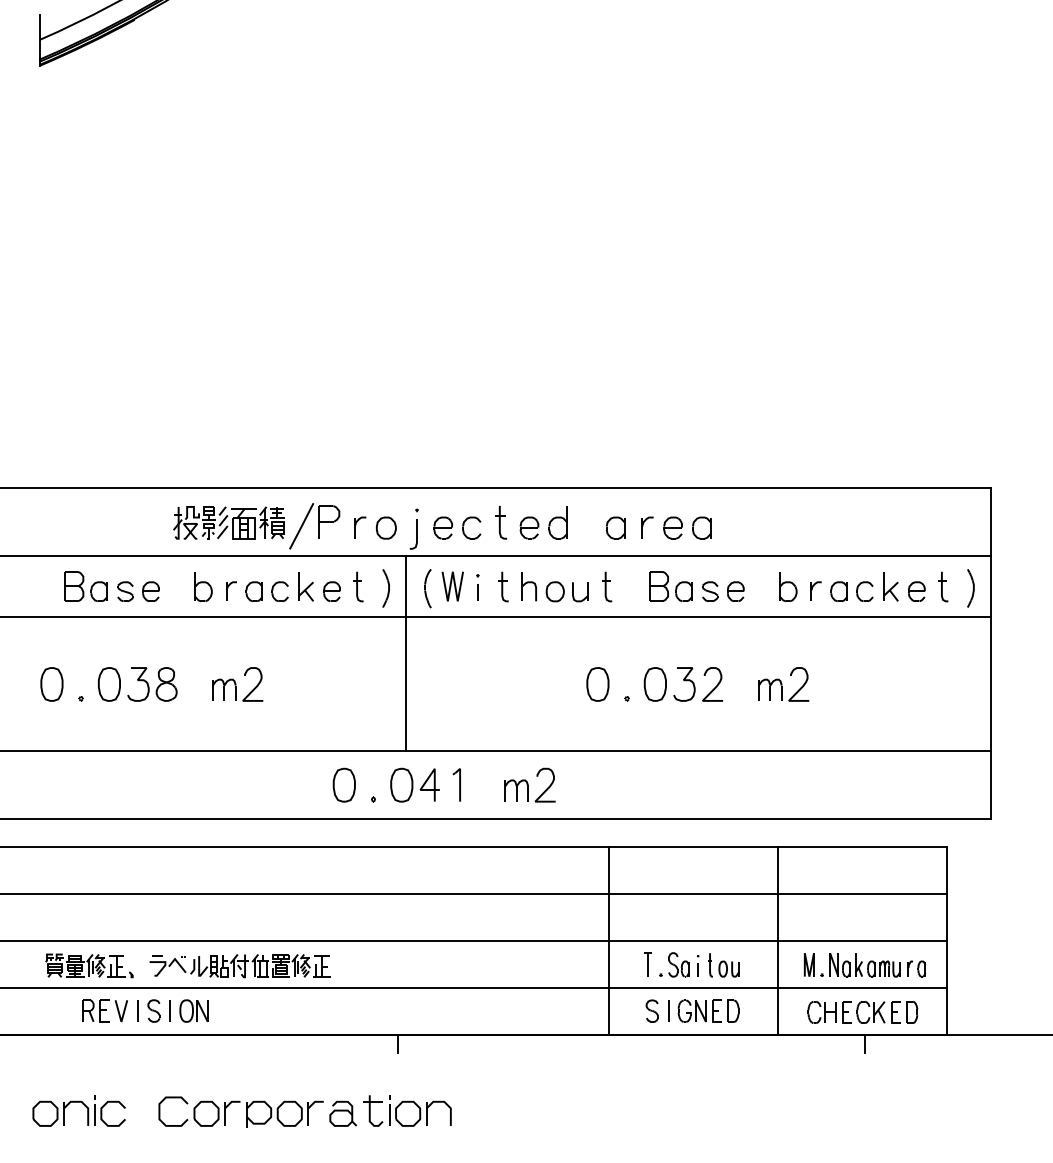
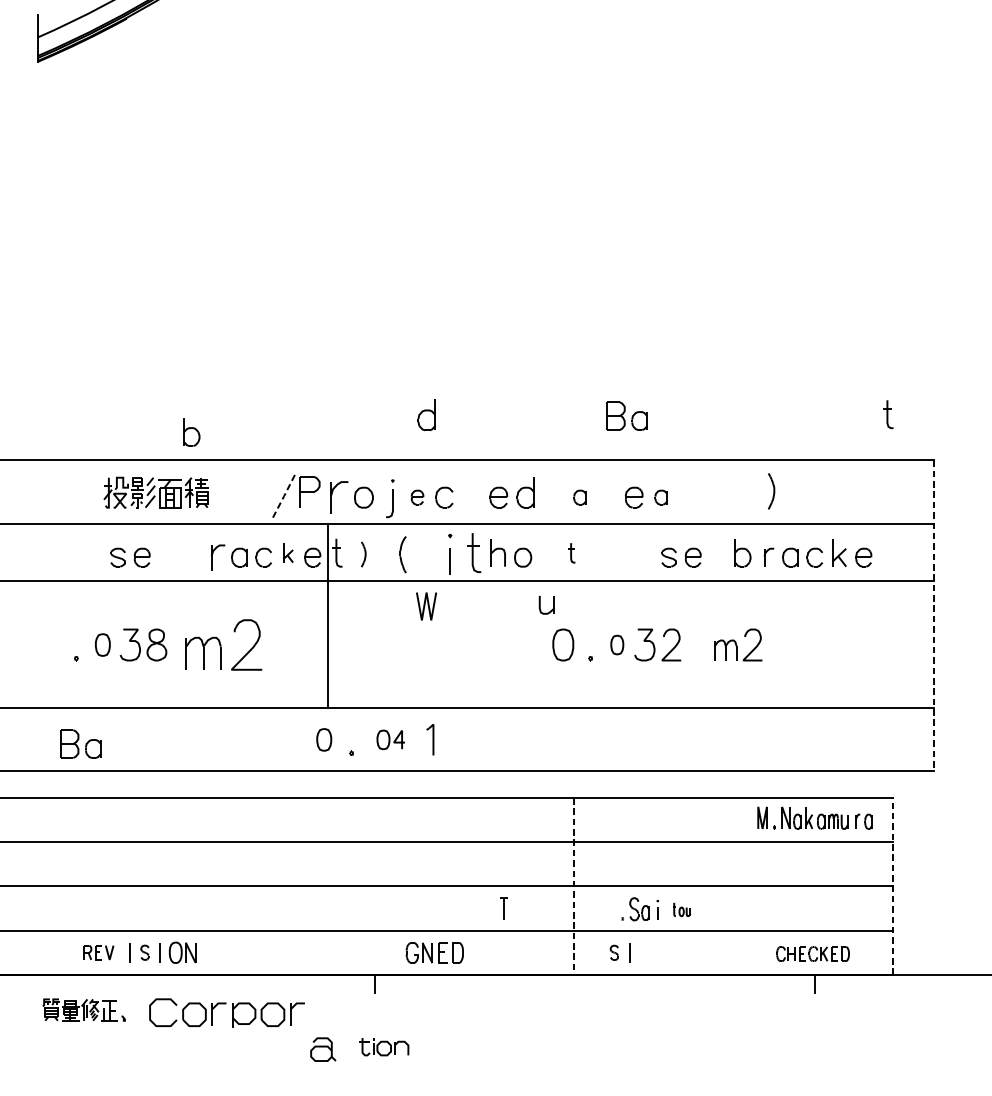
part: (452, 440) -> (426, 415), added
part: (228, 522) -> (155, 492), moved
part: (500, 522) -> (471, 492), removed
line: (301, 526) -> (283, 496), solid -> dashed
part: (360, 527) -> (339, 497), size x1.6
part: (442, 527) -> (416, 497), size x0.7
part: (615, 527) -> (579, 497), size x0.7
part: (647, 527) -> (610, 497), removed
part: (701, 527) -> (660, 497), size x0.7
part: (85, 586) -> (80, 743), moved
part: (203, 586) -> (191, 432), moved
part: (305, 586) -> (287, 552), size x0.7
line: (451, 586) -> (425, 606), moved
part: (503, 586) -> (474, 552), size x1.4
part: (607, 586) -> (572, 552), size x0.7
part: (670, 586) -> (626, 416), moved
part: (943, 586) -> (888, 414), moved
part: (477, 587) -> (449, 553), size x1.6
part: (385, 588) -> (363, 554), size x0.7
part: (970, 588) -> (771, 491), moved
part: (231, 590) -> (218, 556), size x1.4
part: (585, 596) -> (551, 609), moved
line: (406, 653) -> (328, 615), moved
line: (990, 654) -> (933, 616), solid -> dashed
part: (51, 684) -> (48, 645), removed
part: (108, 684) -> (102, 645), size x0.7
part: (237, 684) -> (223, 645), size x1.6
part: (654, 684) -> (616, 645), size x0.6
part: (343, 784) -> (323, 739), size x0.7
part: (414, 784) -> (390, 739), size x0.6
part: (529, 784) -> (498, 739), removed
line: (609, 940) -> (574, 886), solid -> dashed
line: (778, 940) -> (733, 886), removed
line: (947, 940) -> (892, 886), solid -> dashed
part: (647, 964) -> (503, 908), moved
part: (89, 965) -> (84, 1009), moved
part: (723, 965) -> (681, 909), size x0.6
part: (864, 965) -> (814, 818), moved
part: (239, 966) -> (225, 910), removed
part: (104, 1010) -> (98, 952), size x0.7
part: (153, 1010) -> (144, 952), size x0.7
part: (651, 1010) -> (613, 952), size x0.7
part: (708, 1010) -> (434, 952), moved
part: (862, 1012) -> (812, 954), size x0.7
part: (83, 1105) -> (78, 1041), removed
part: (407, 1110) -> (383, 1046), size x0.6
part: (240, 1111) -> (226, 1012), moved

